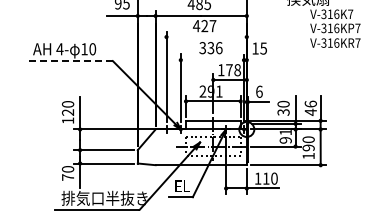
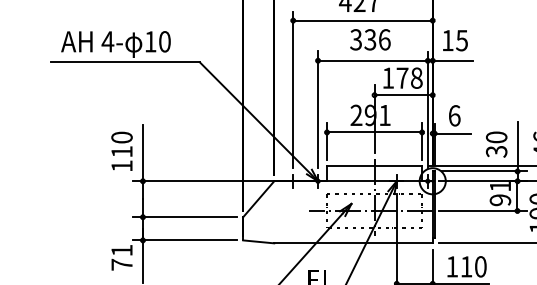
line: (206, 37) -> (362, 21), added
line: (224, 60) -> (393, 61), added
line: (70, 61) -> (126, 63), dashed -> solid
text: (67, 112) -> (121, 151), 120 -> 110
text: (67, 169) -> (121, 250), 70 -> 71

